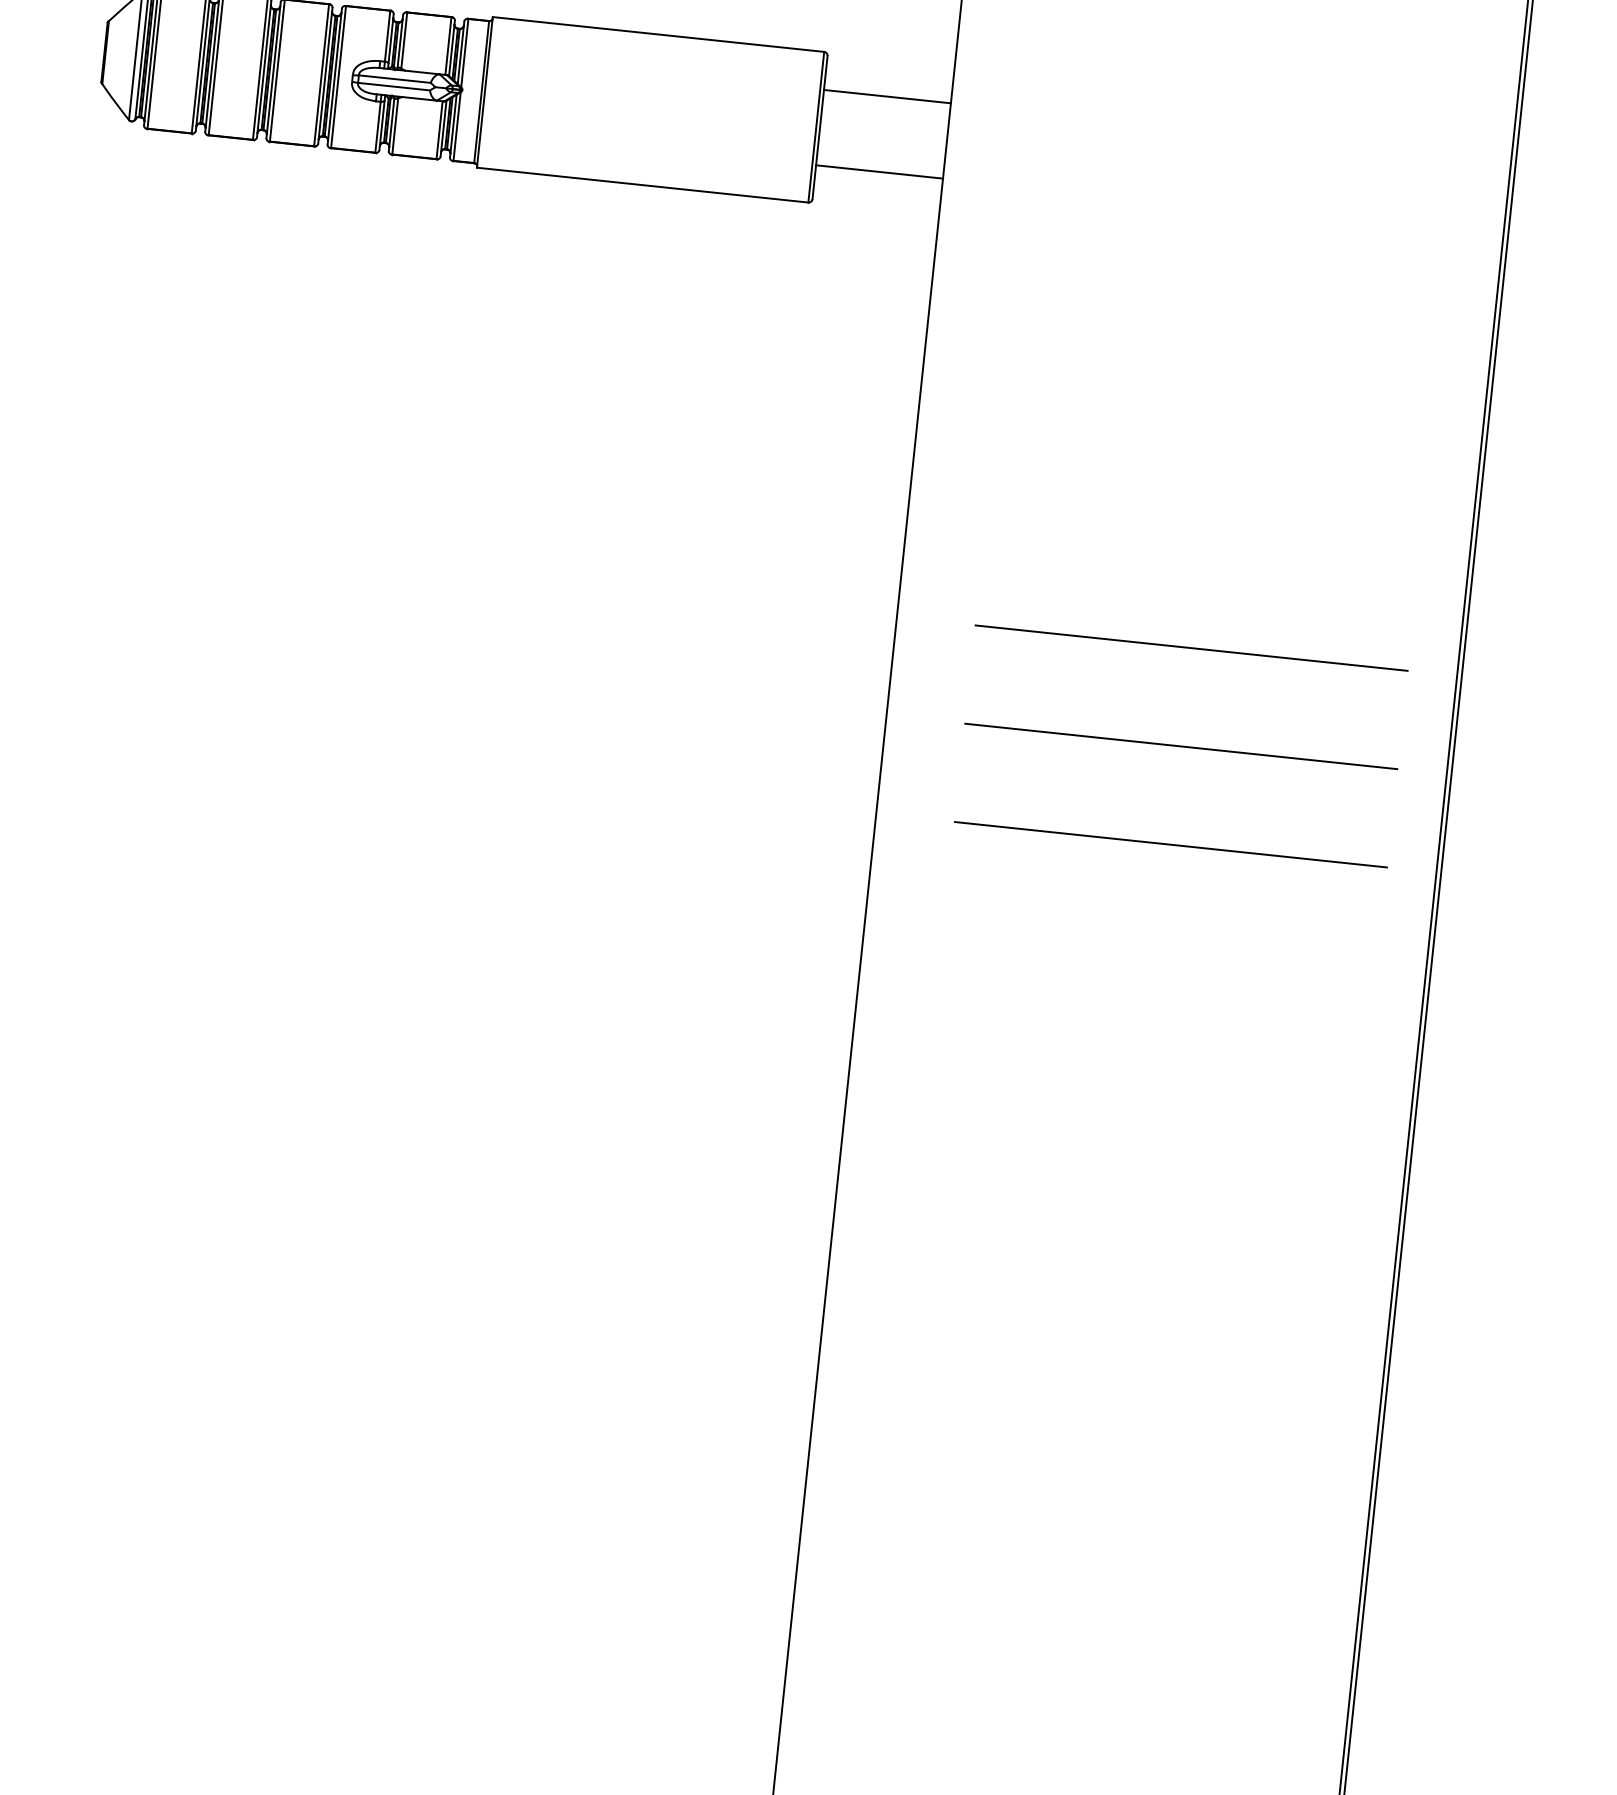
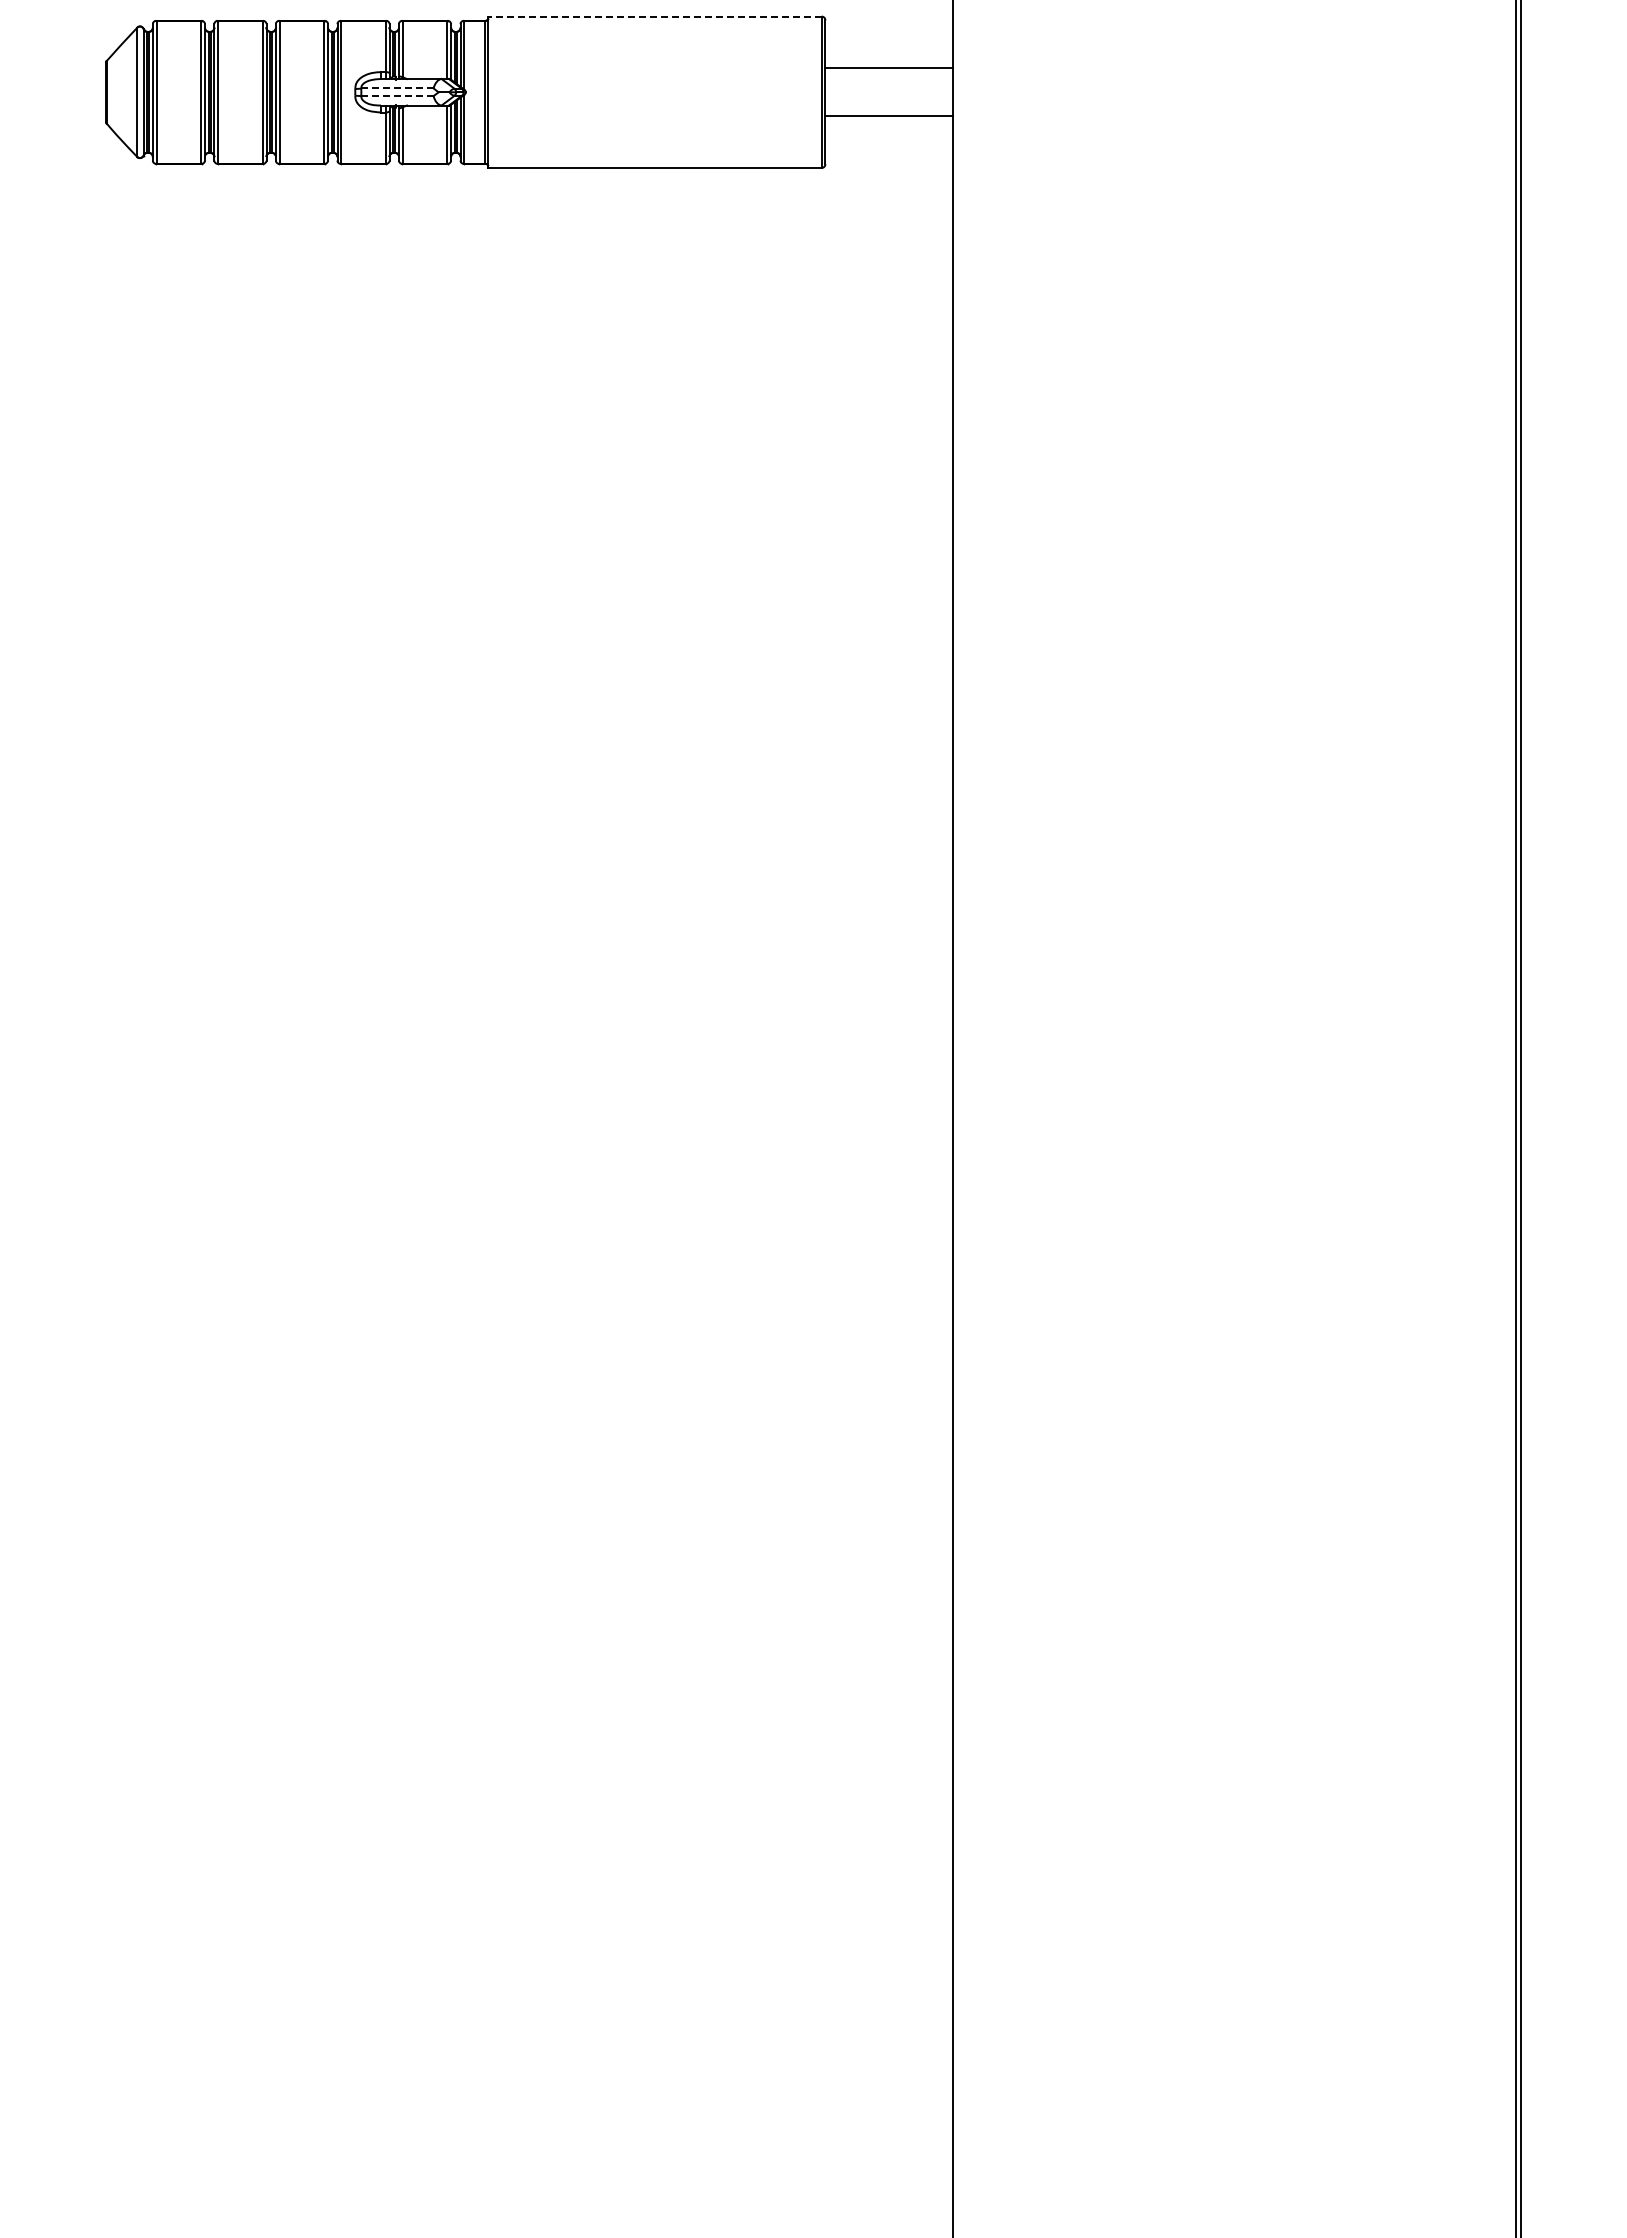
line: (658, 34) -> (655, 16), solid -> dashed
line: (394, 79) -> (397, 88), solid -> dashed
line: (395, 87) -> (398, 96), solid -> dashed
line: (887, 96) -> (889, 116), moved
line: (879, 172) -> (889, 68), moved
line: (1191, 648) -> (1249, 571), removed
line: (1181, 746) -> (1249, 669), removed
line: (1171, 844) -> (1249, 768), removed

